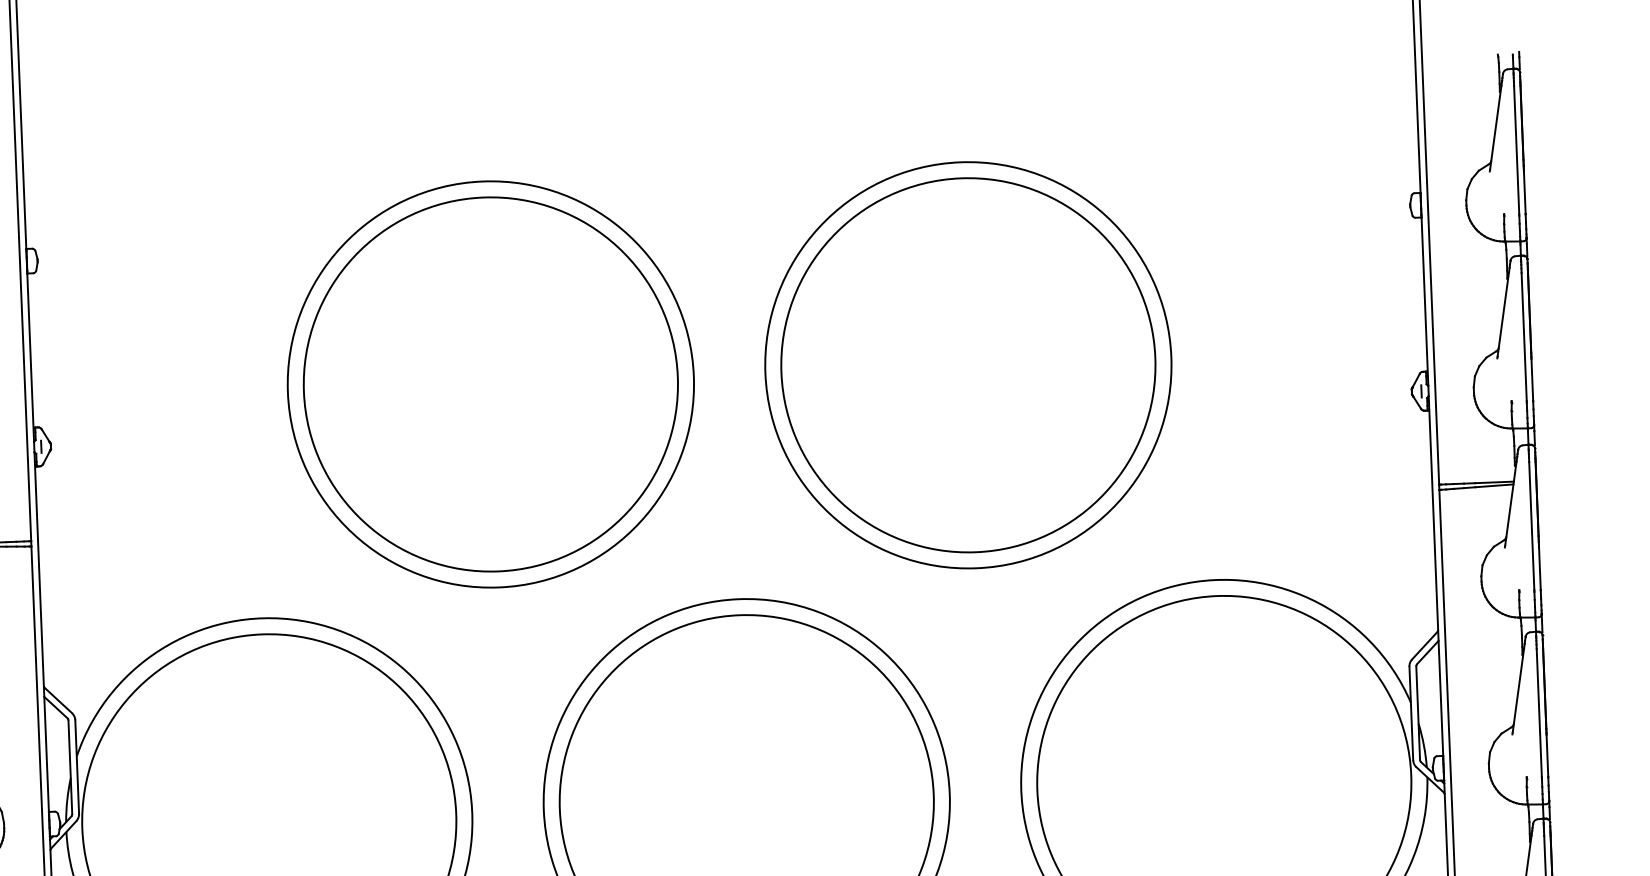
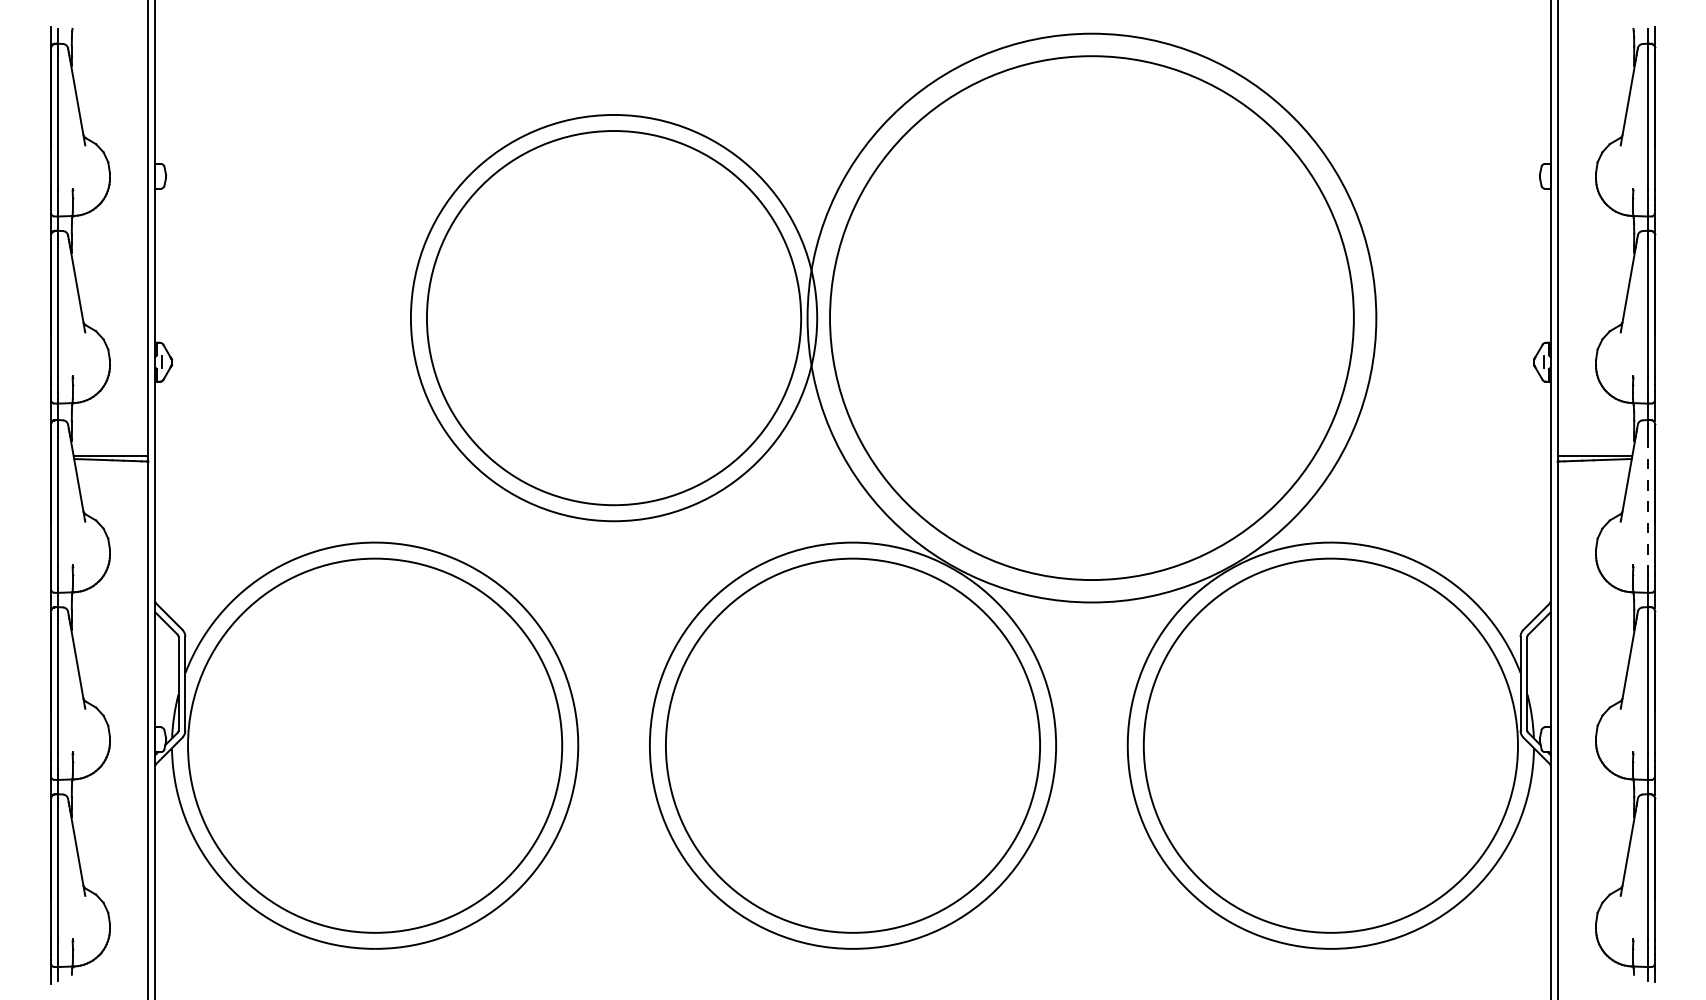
circle: (967, 364) -> (1091, 317), size x1.4
circle: (967, 365) -> (1091, 318), size x1.4
line: (1531, 526) -> (1648, 501), solid -> dashed

